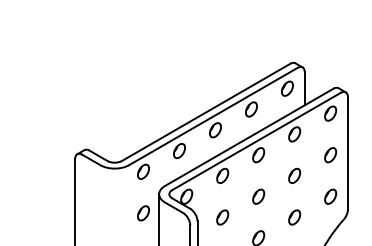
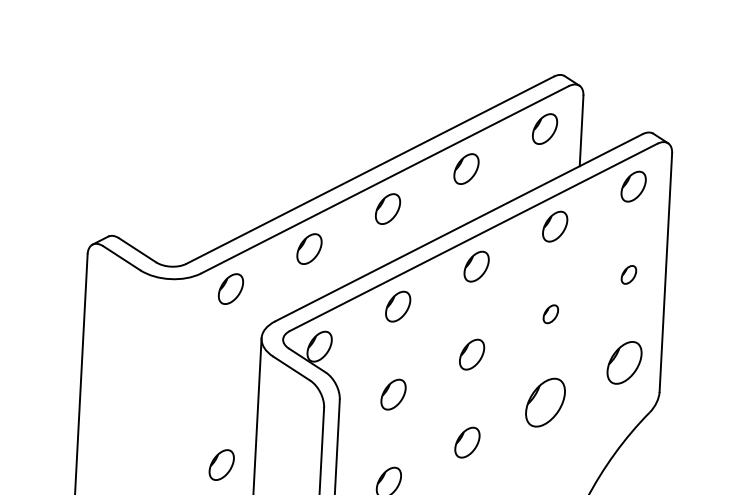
part: (330, 155) -> (628, 275), size x0.6
part: (294, 175) -> (550, 313), size x0.6
part: (330, 196) -> (624, 362), size x1.4
part: (143, 213) -> (226, 377), removed
part: (294, 217) -> (545, 402), size x1.6

